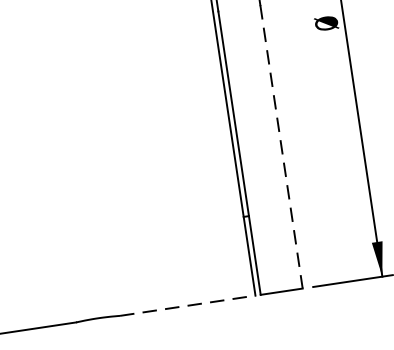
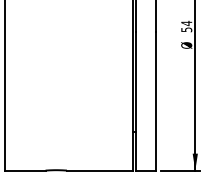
line: (281, 147) -> (156, 101), dashed -> solid
line: (188, 305) -> (100, 170), dashed -> solid

